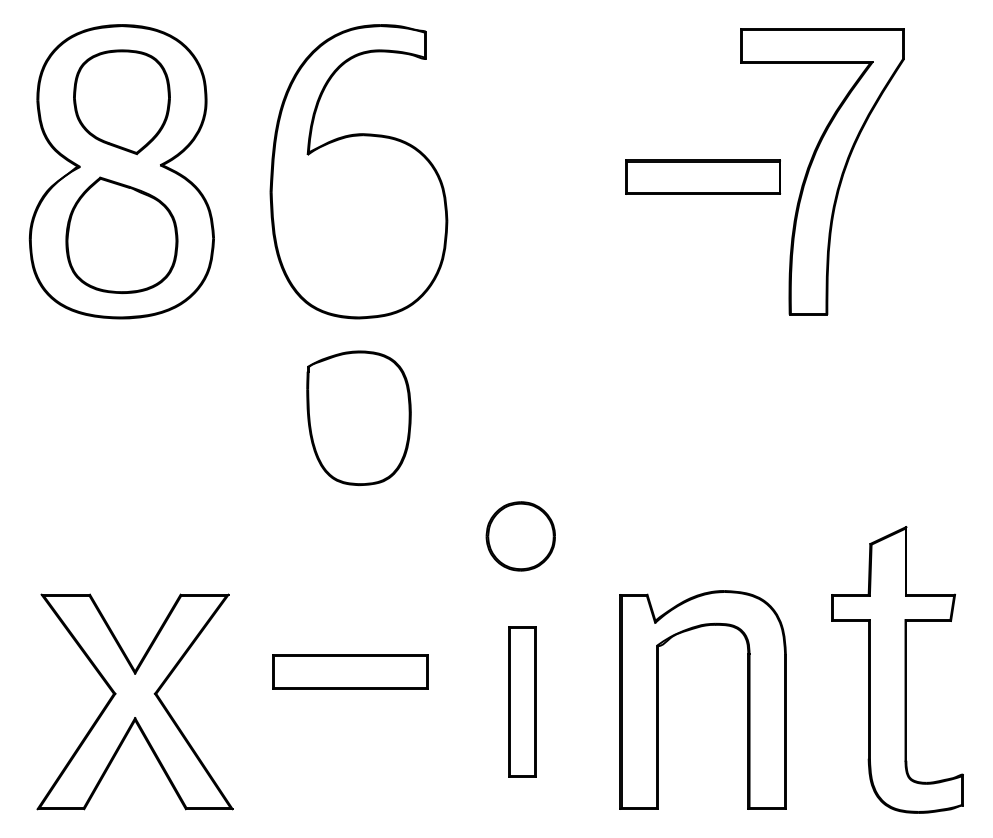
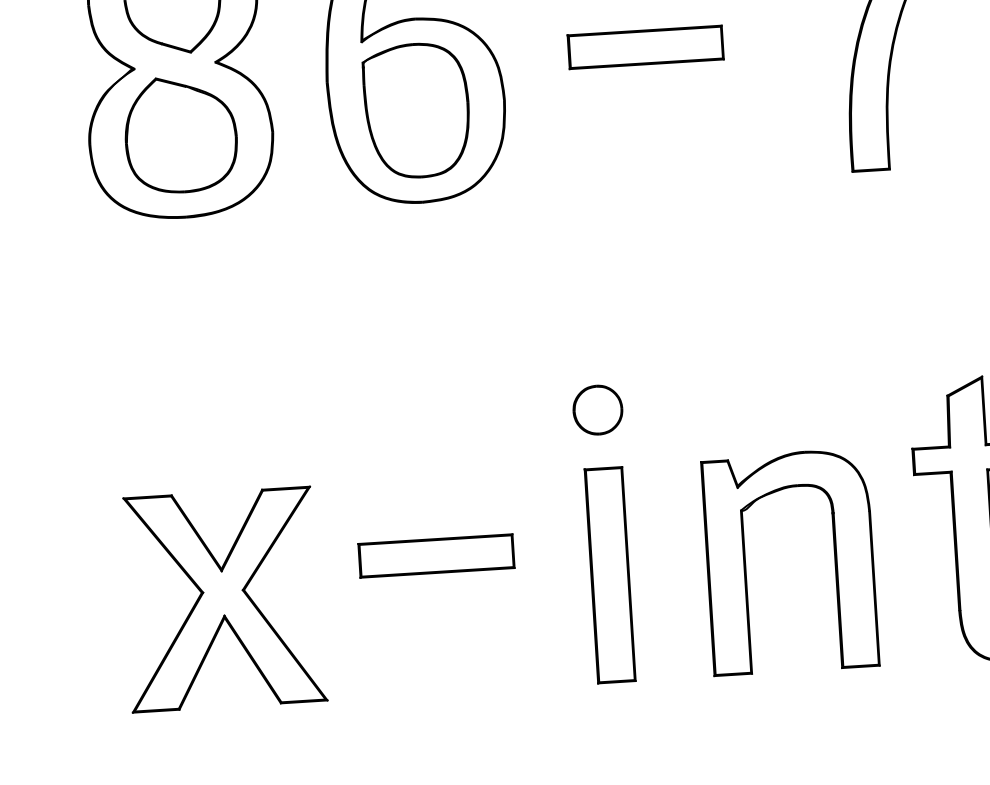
part: (702, 176) -> (644, 46), moved
part: (358, 417) -> (416, 110), moved
part: (520, 536) -> (597, 410), size x0.71
part: (522, 701) -> (610, 574), size x1.43

